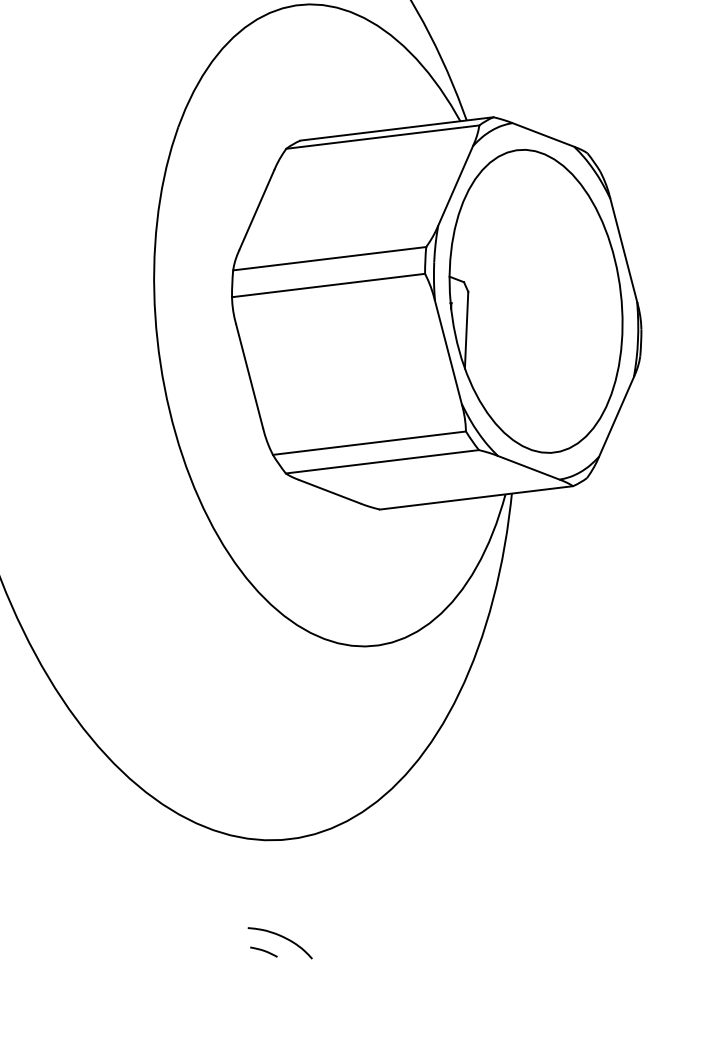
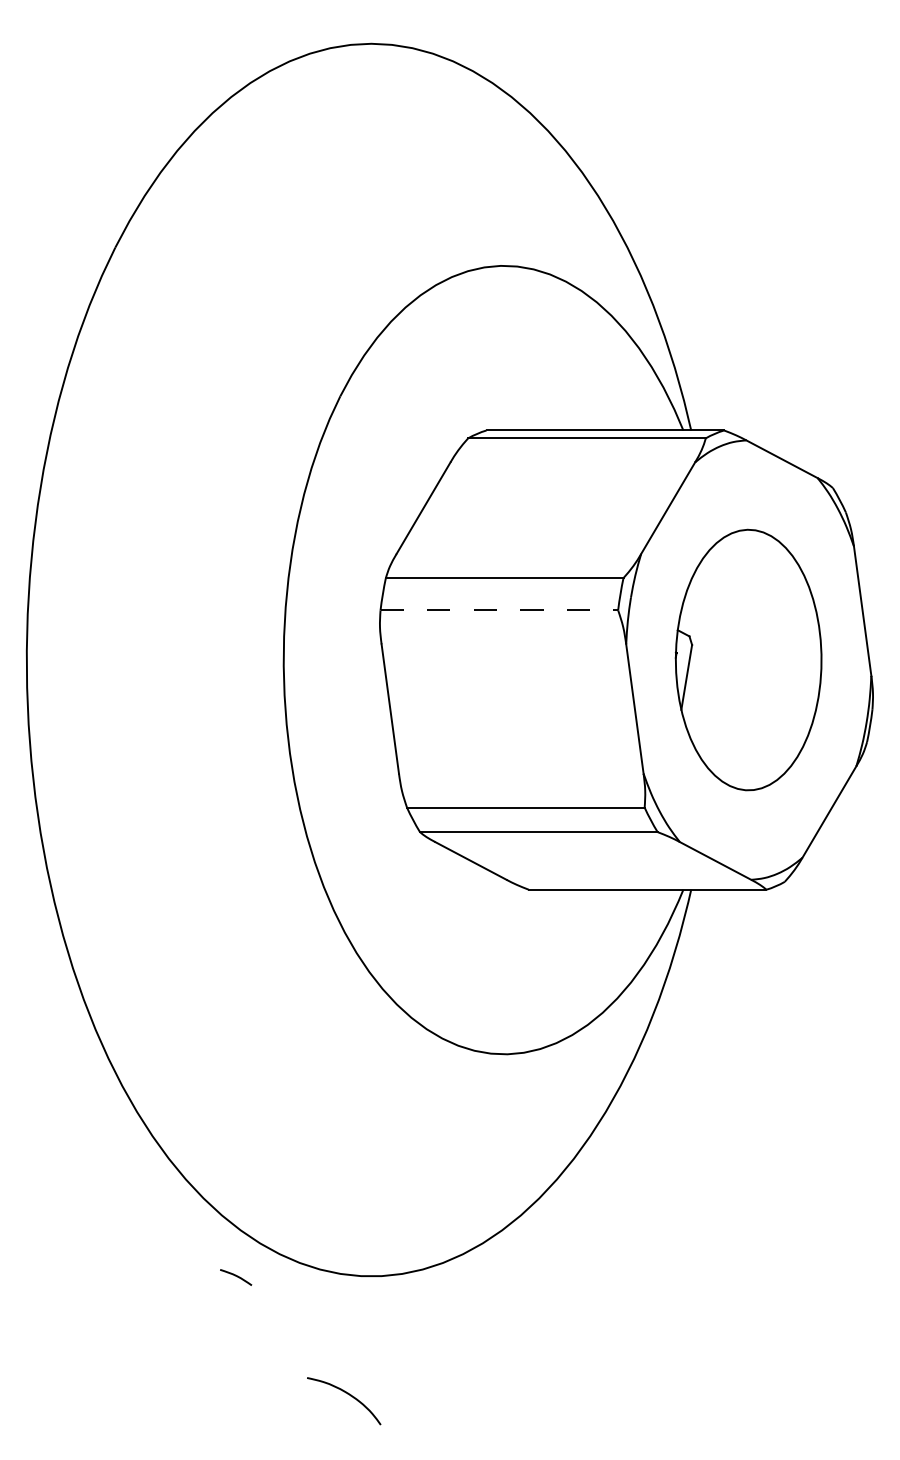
line: (328, 285) -> (499, 610), solid -> dashed
part: (535, 300) -> (748, 659), size x0.7
curve: (264, 951) -> (236, 1276), moved

